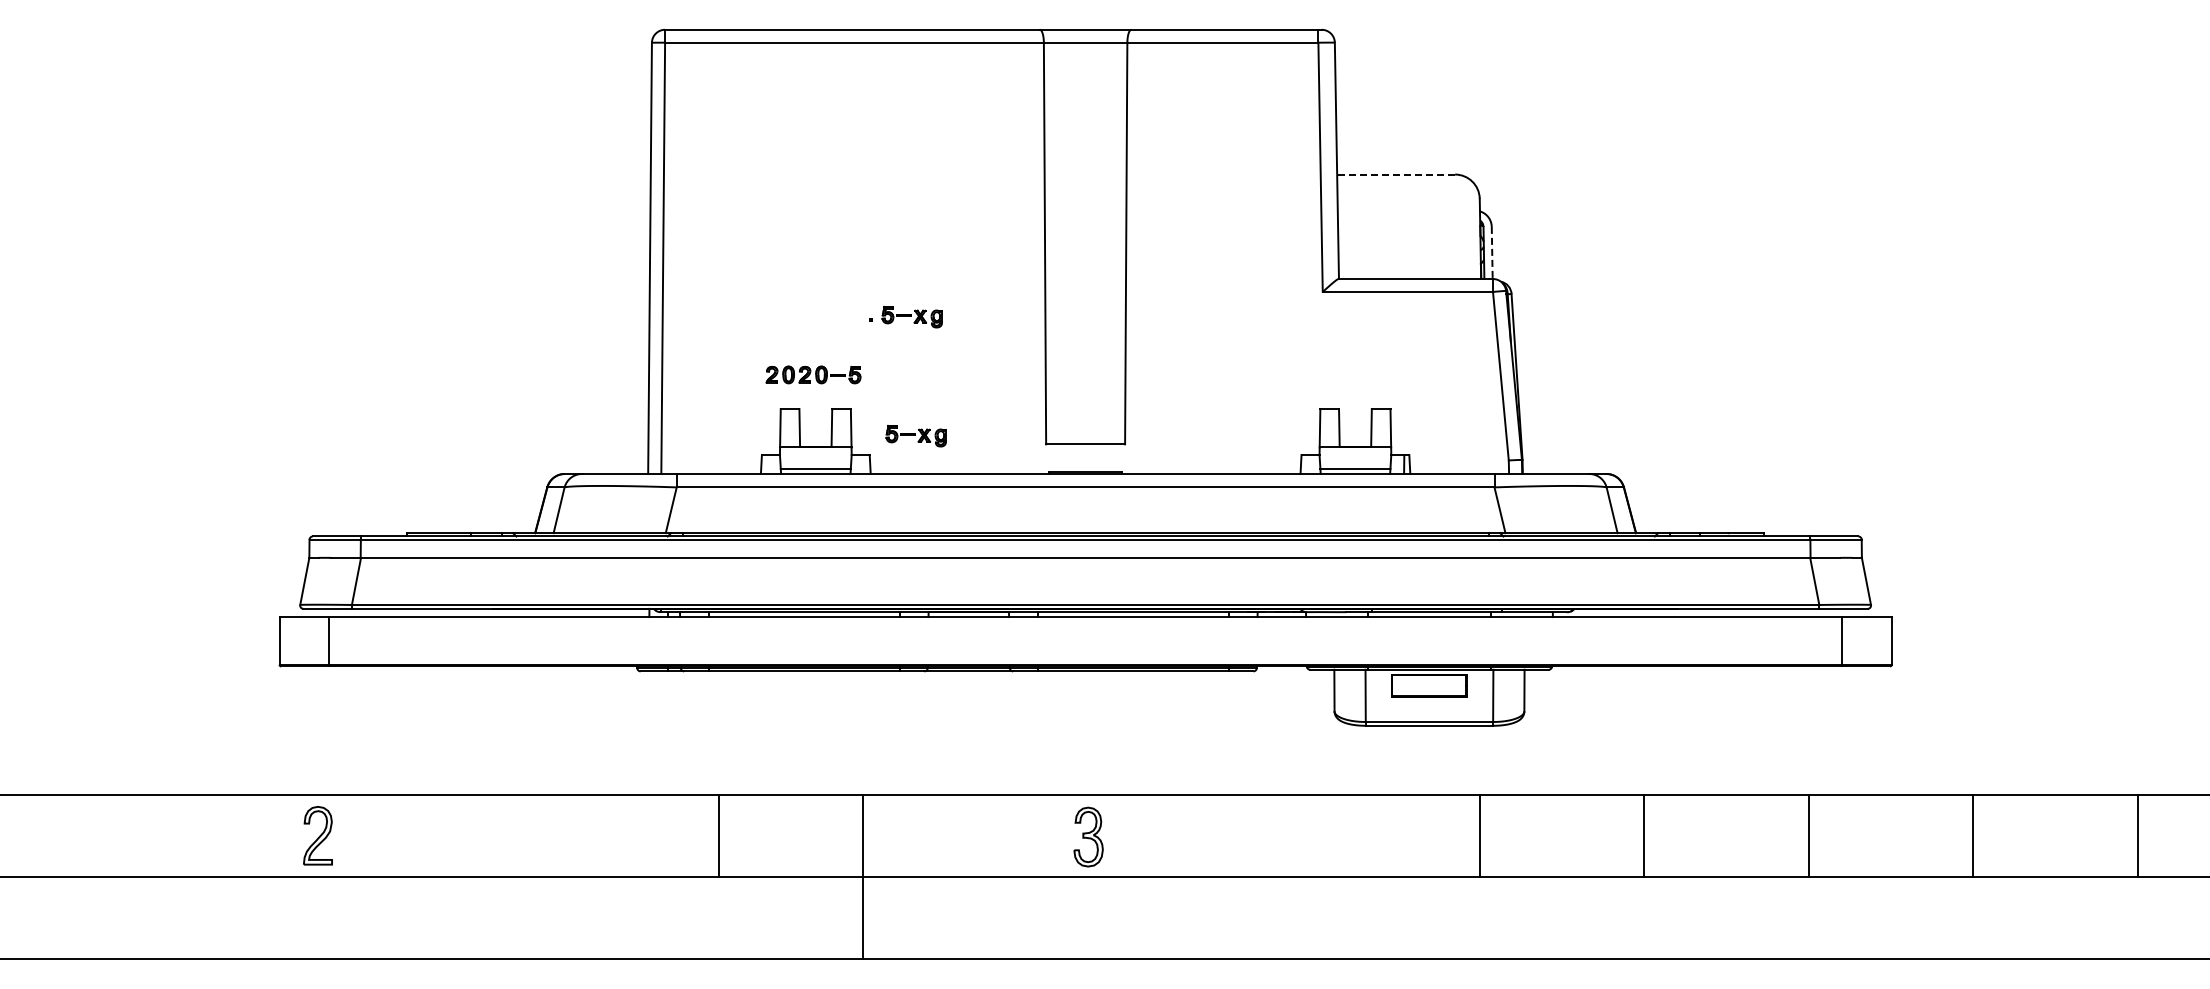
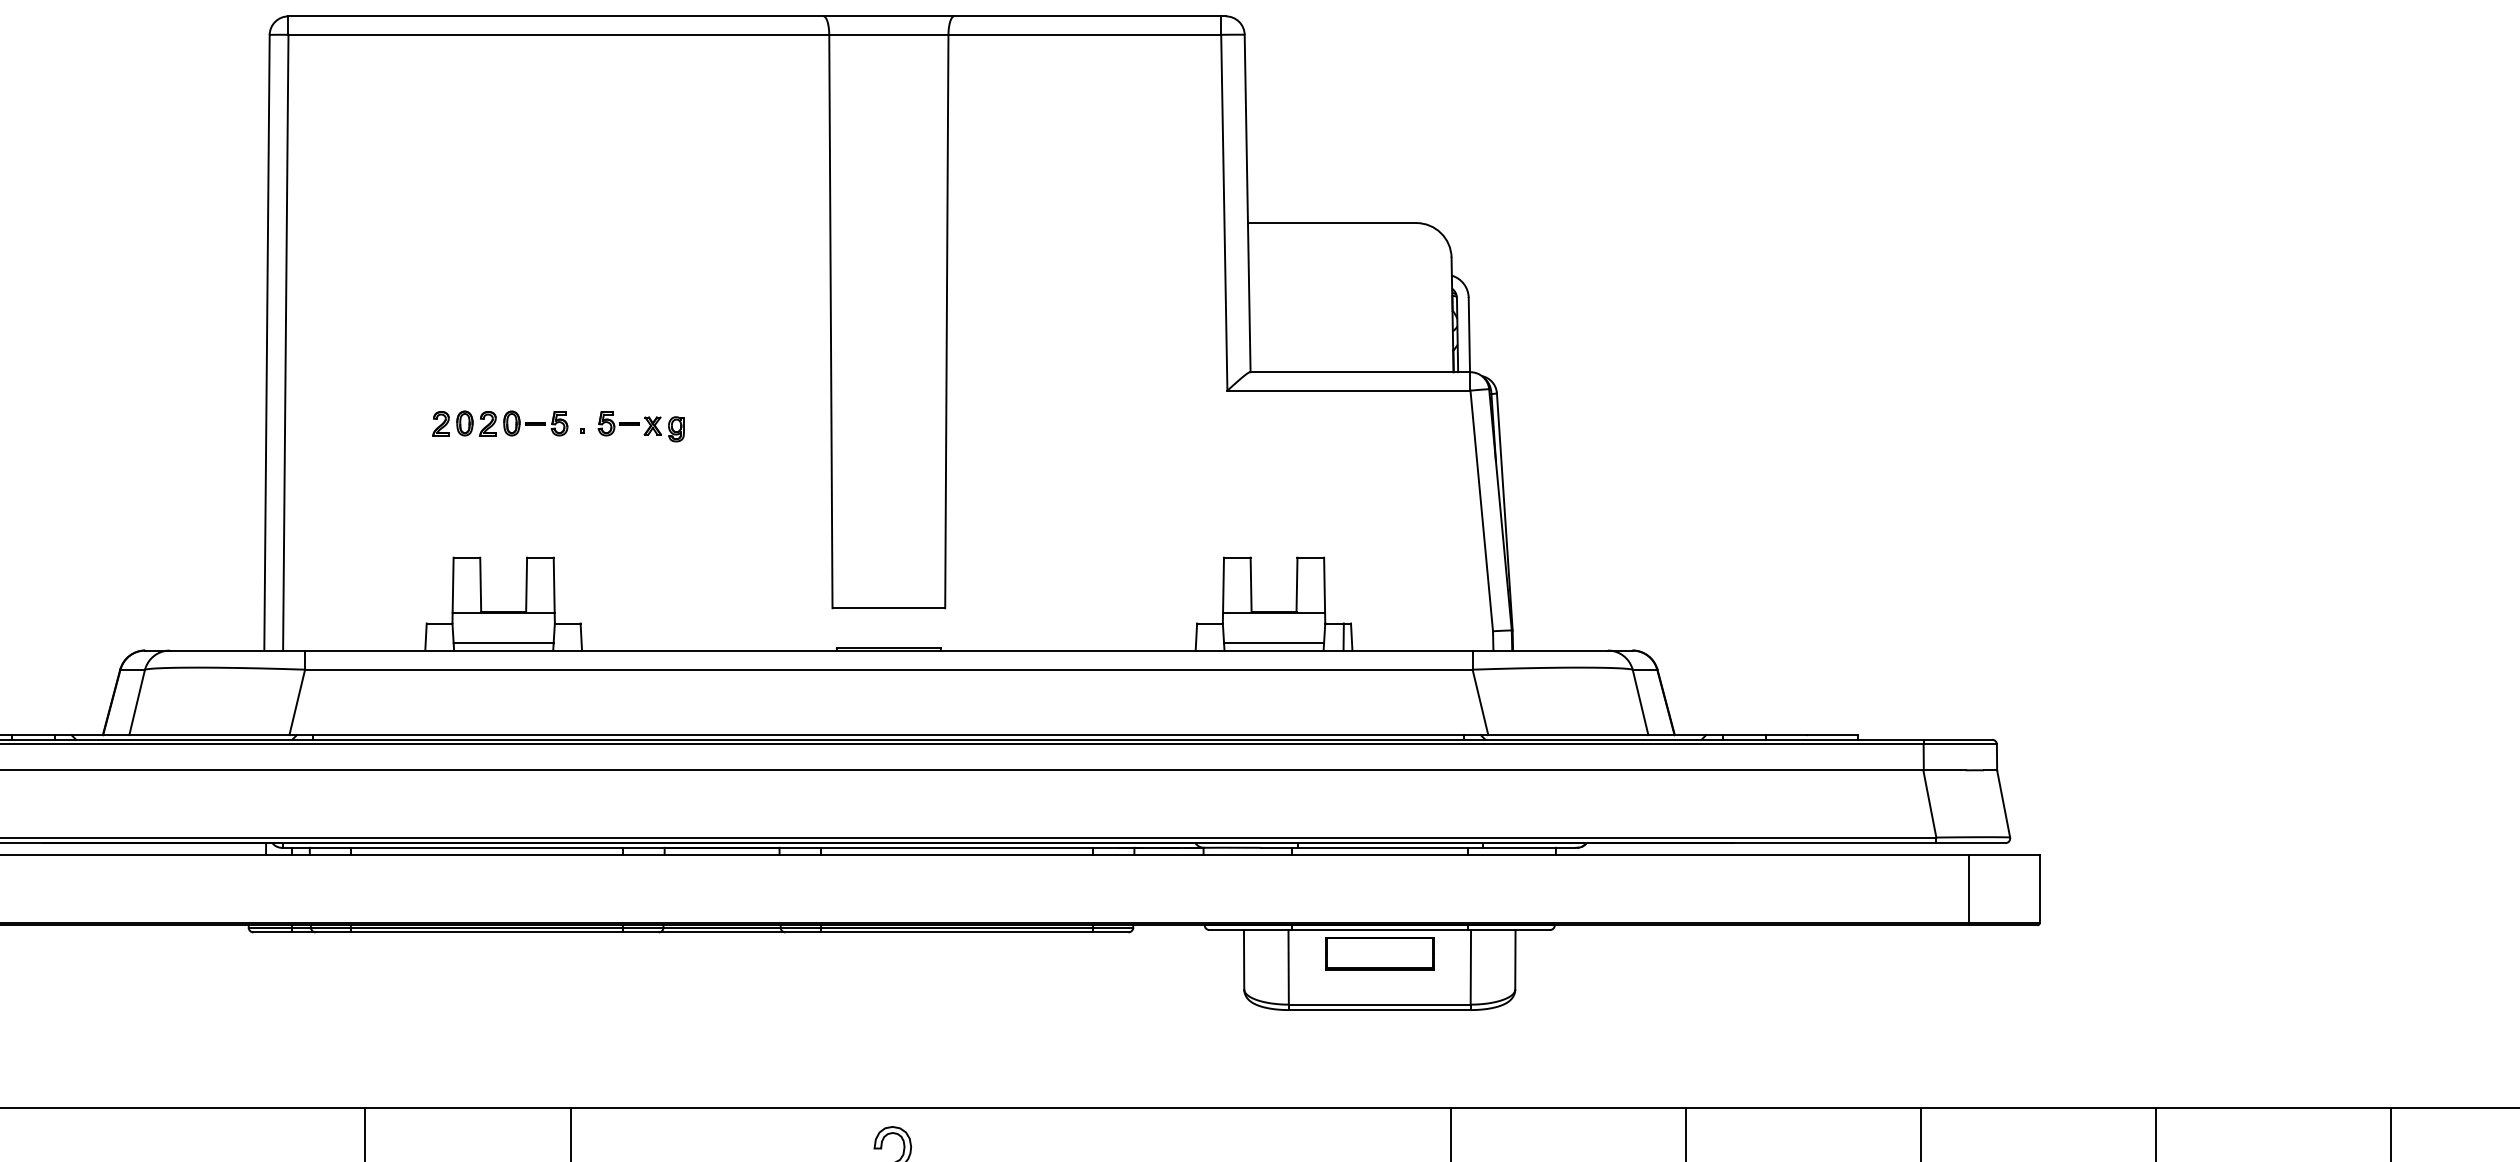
line: (1396, 174) -> (1332, 222), dashed -> solid
line: (1492, 253) -> (1469, 335), dashed -> solid
part: (813, 374) -> (500, 422), moved
part: (915, 436) -> (645, 597), removed

